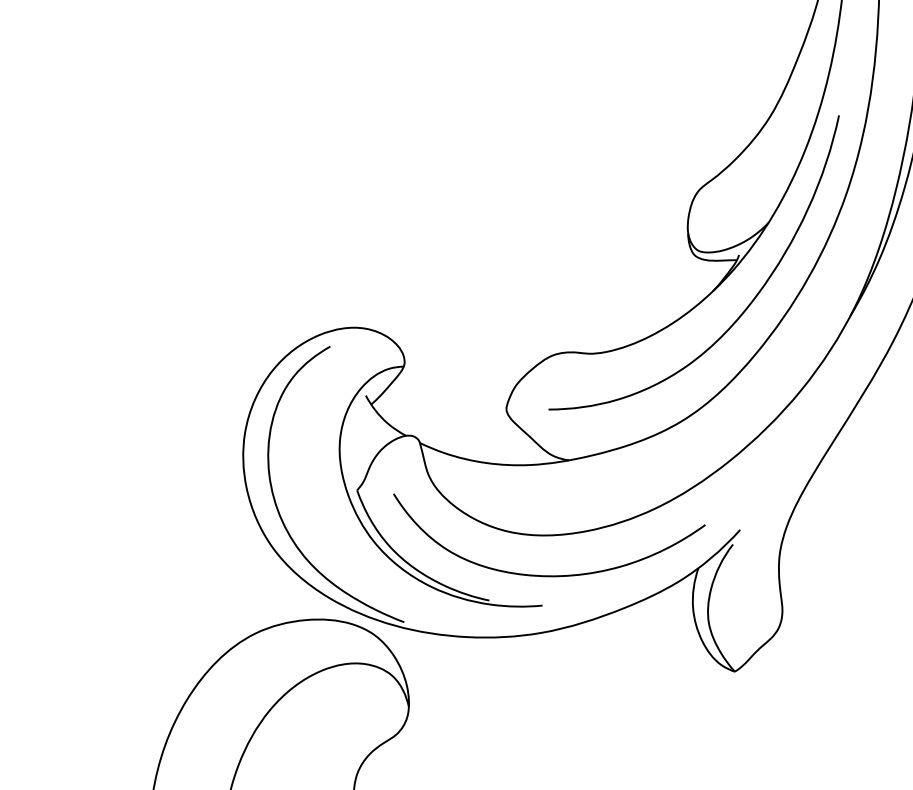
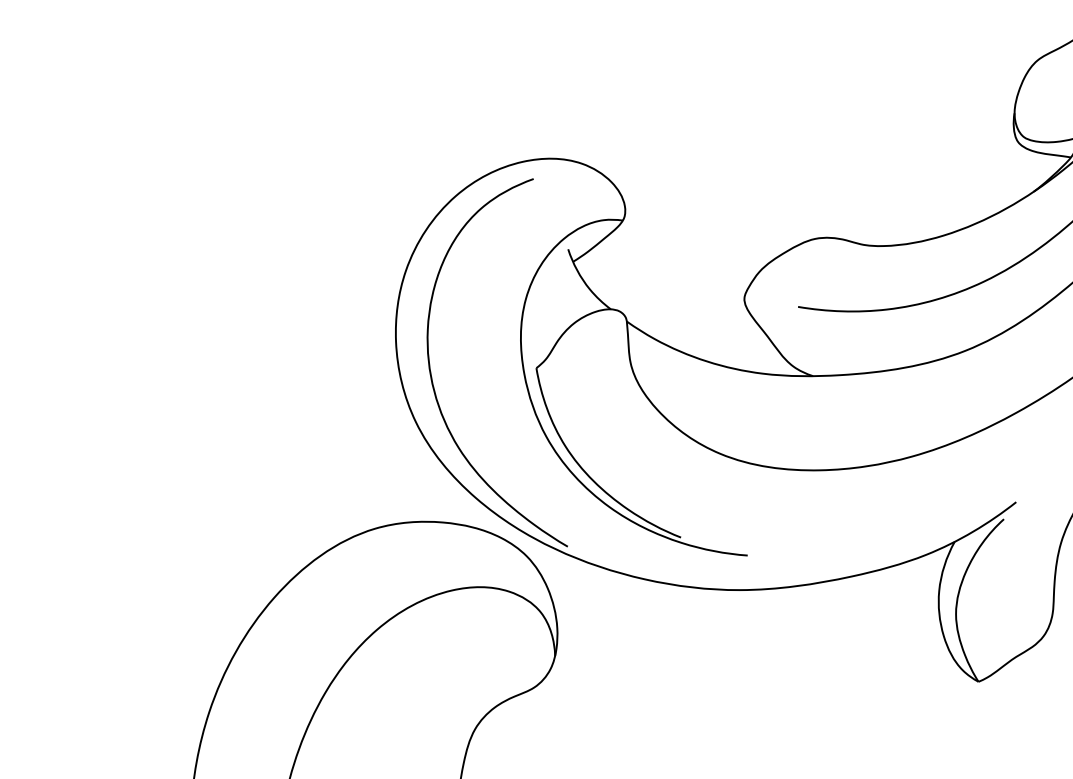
curve: (549, 575) -> (763, 518), removed

